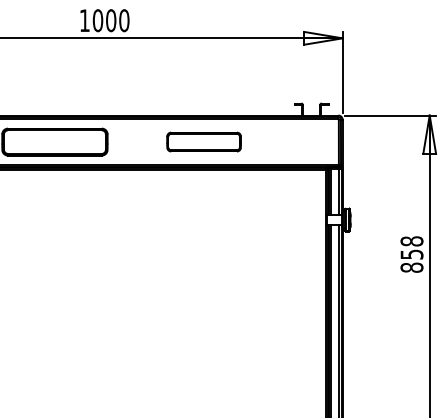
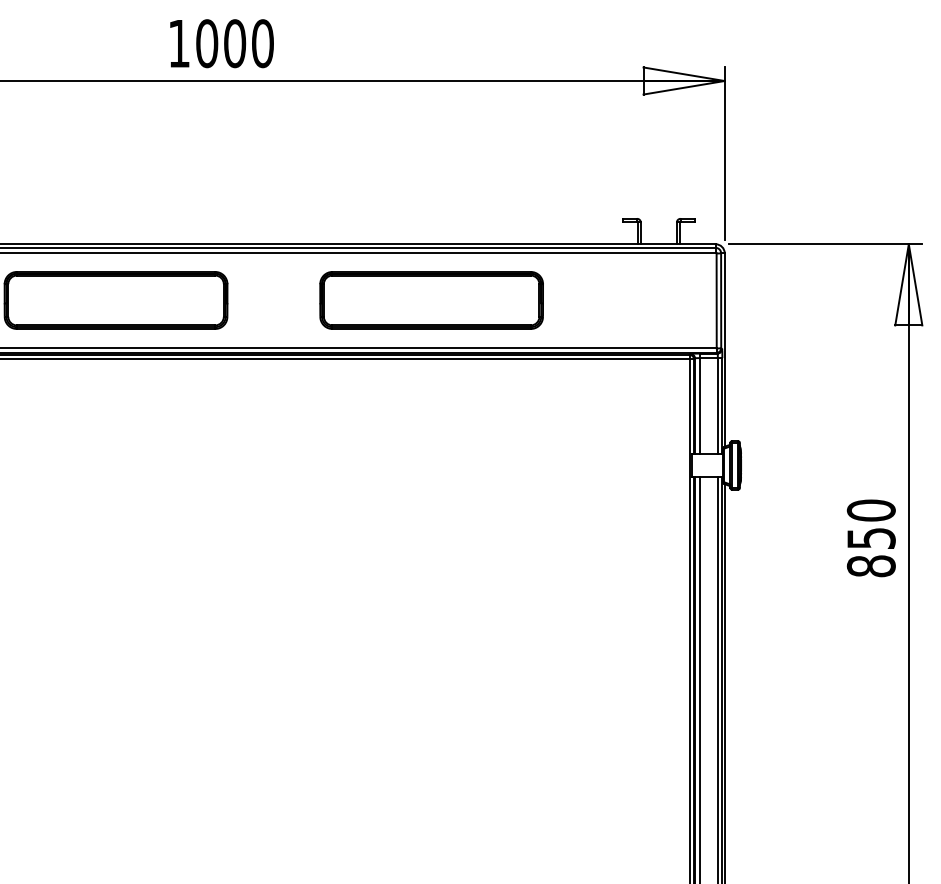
part: (203, 141) -> (430, 299), size x1.43
text: (412, 241) -> (872, 510), 858 -> 850

